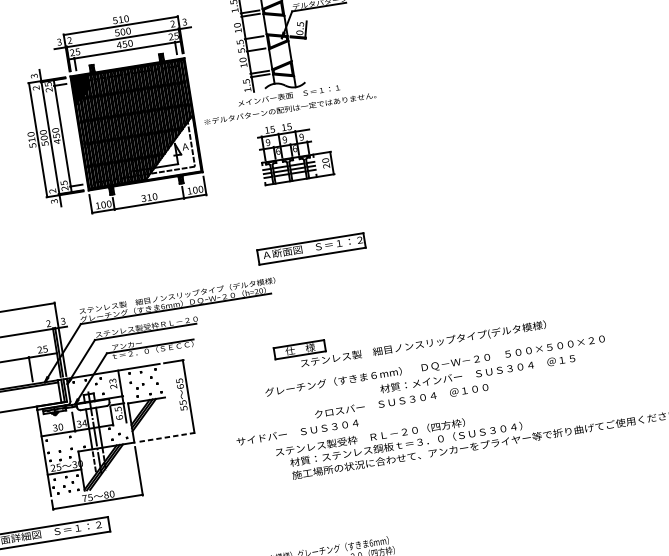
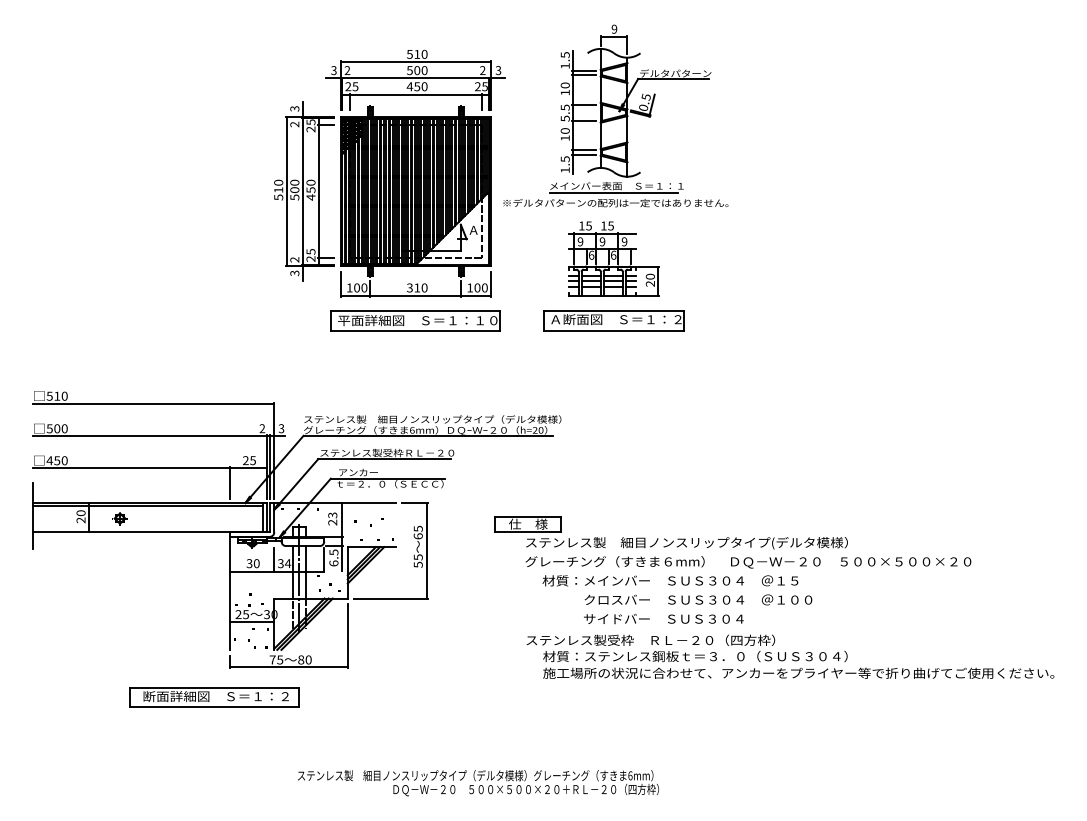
line: (287, 100) -> (613, 192), added
part: (152, 222) -> (415, 320), added
part: (310, 248) -> (613, 320), moved
part: (407, 344) -> (666, 539), moved
text: (477, 373) -> (670, 580), moved
text: (297, 432) -> (663, 618), moved
line: (166, 437) -> (390, 598), dashed -> solid

